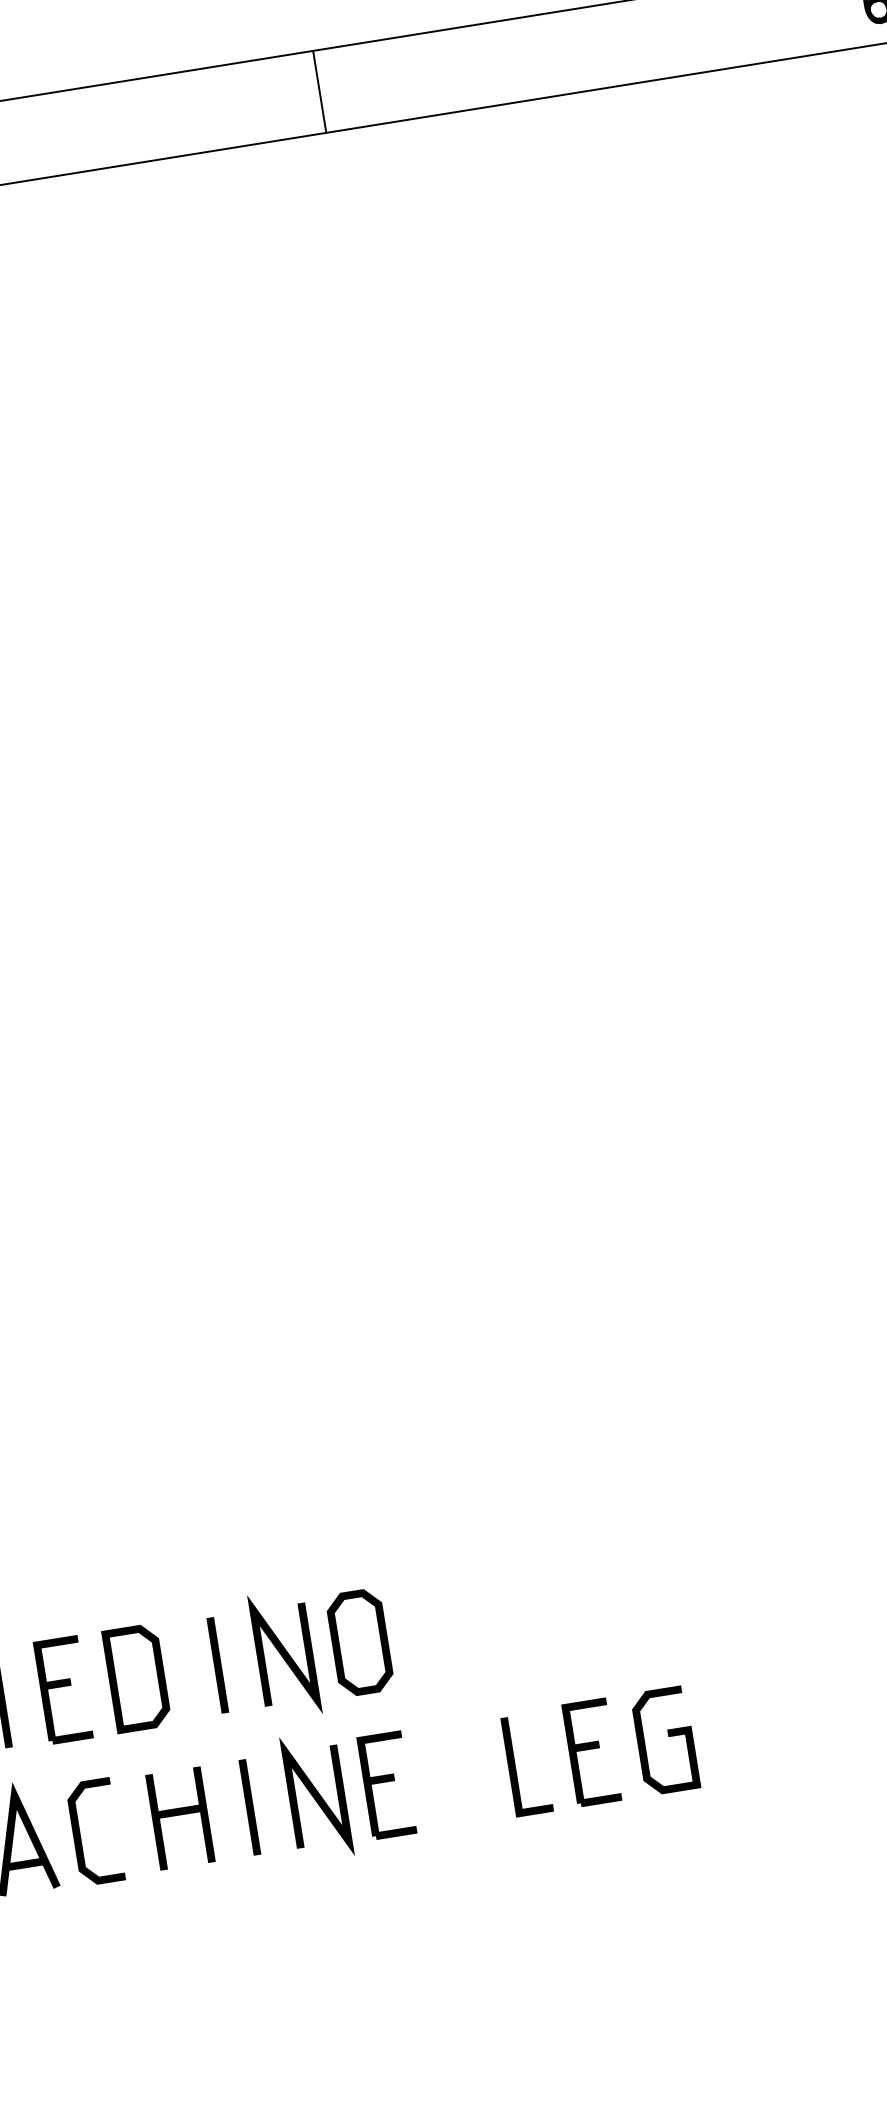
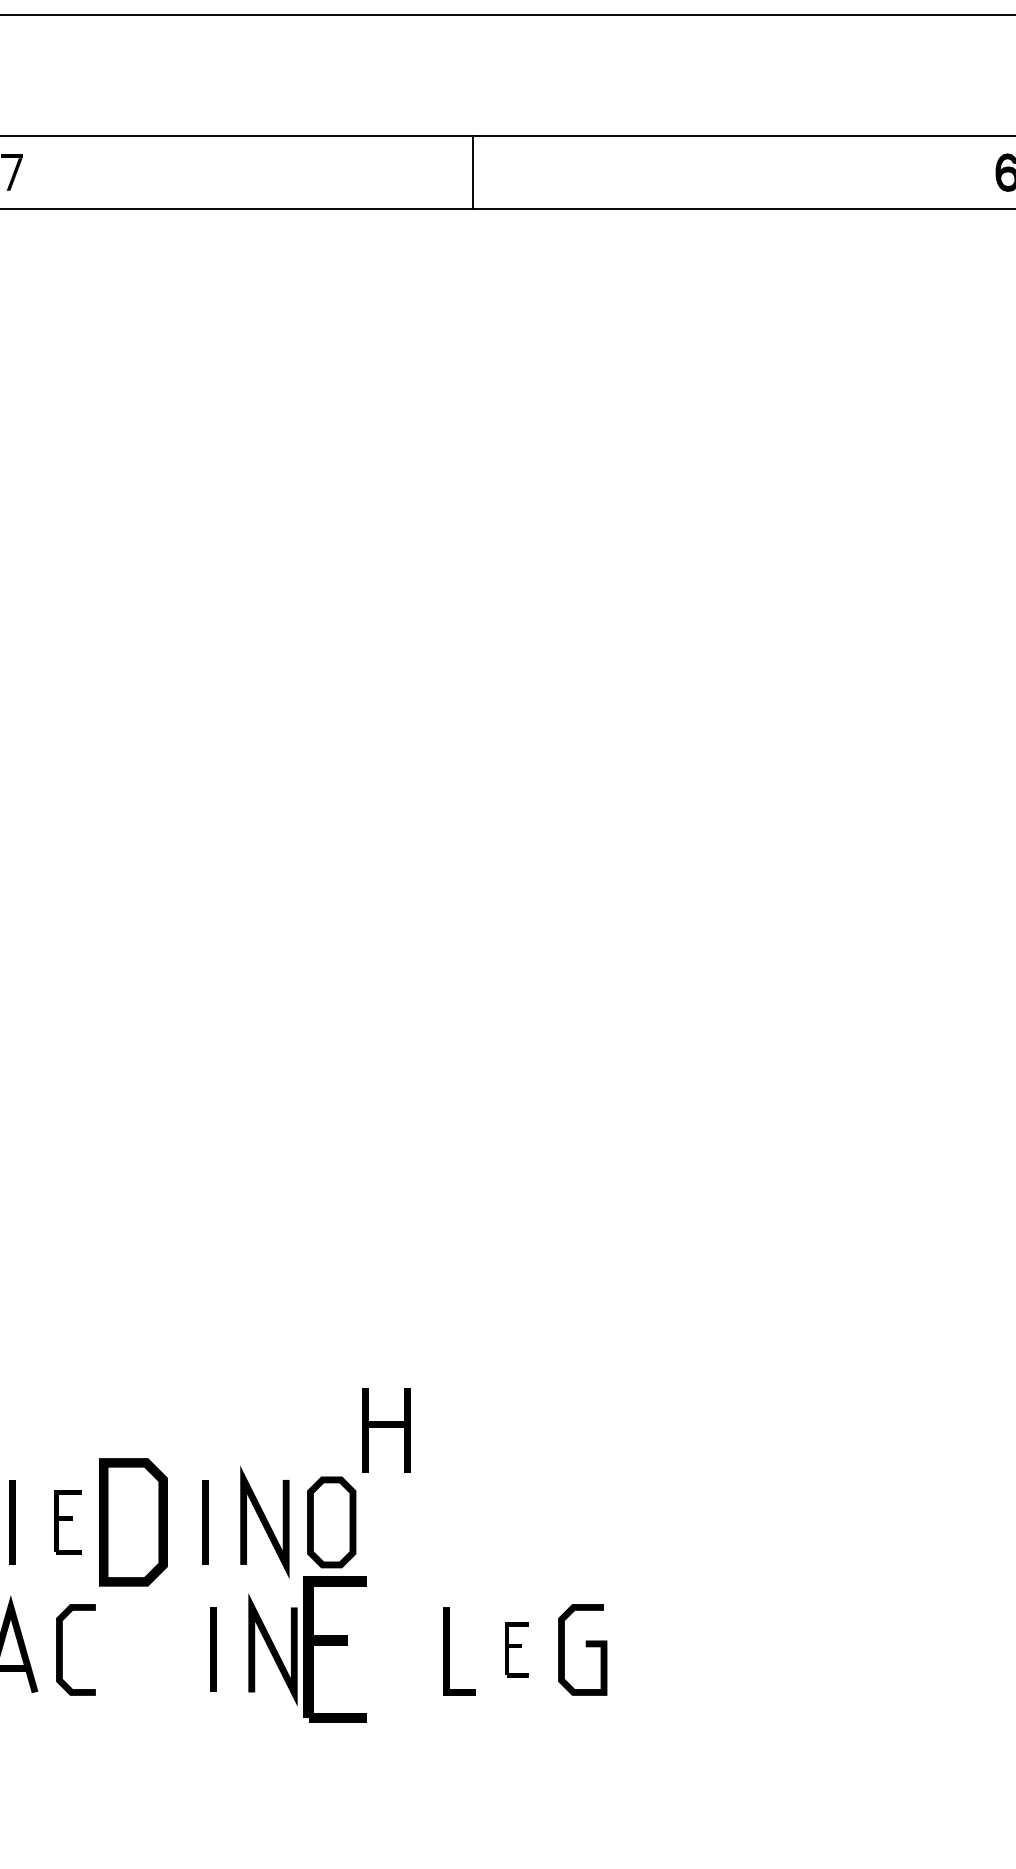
line: (320, 91) -> (473, 172), moved
part: (136, 1678) -> (132, 1522), size x1.4
part: (62, 1690) -> (67, 1522), size x0.7
part: (590, 1752) -> (516, 1649), size x0.6
part: (386, 1785) -> (334, 1649), size x1.6
part: (180, 1818) -> (386, 1430), moved

